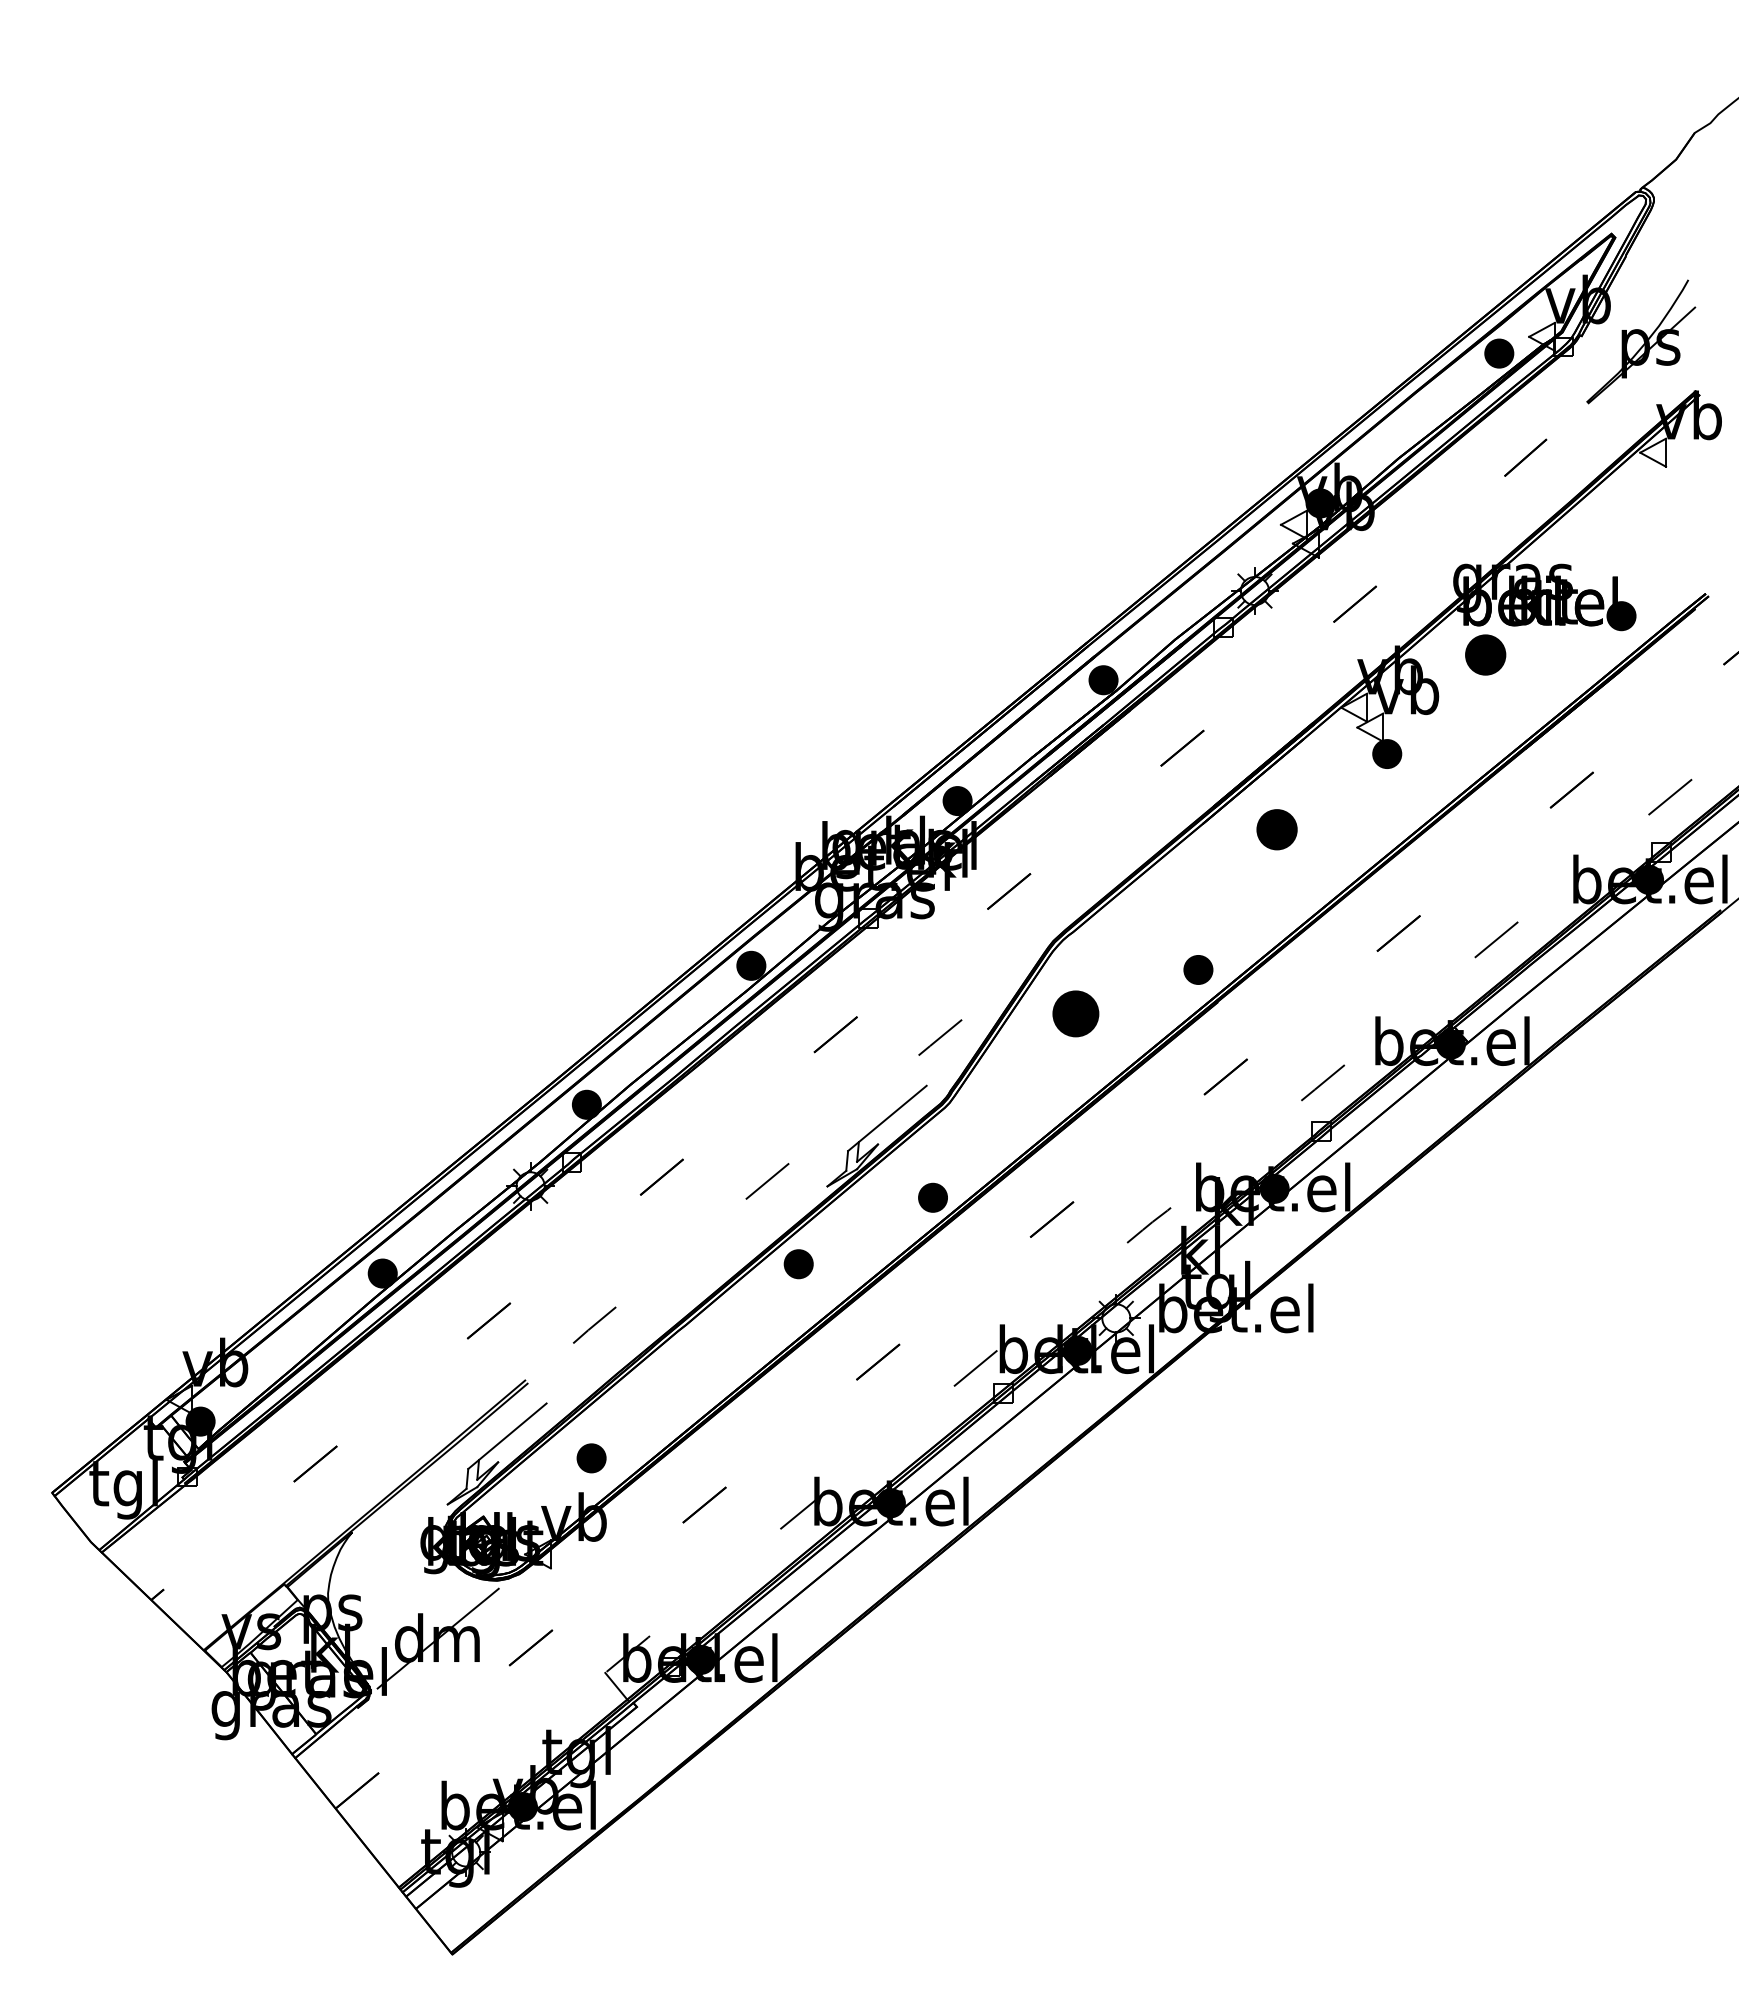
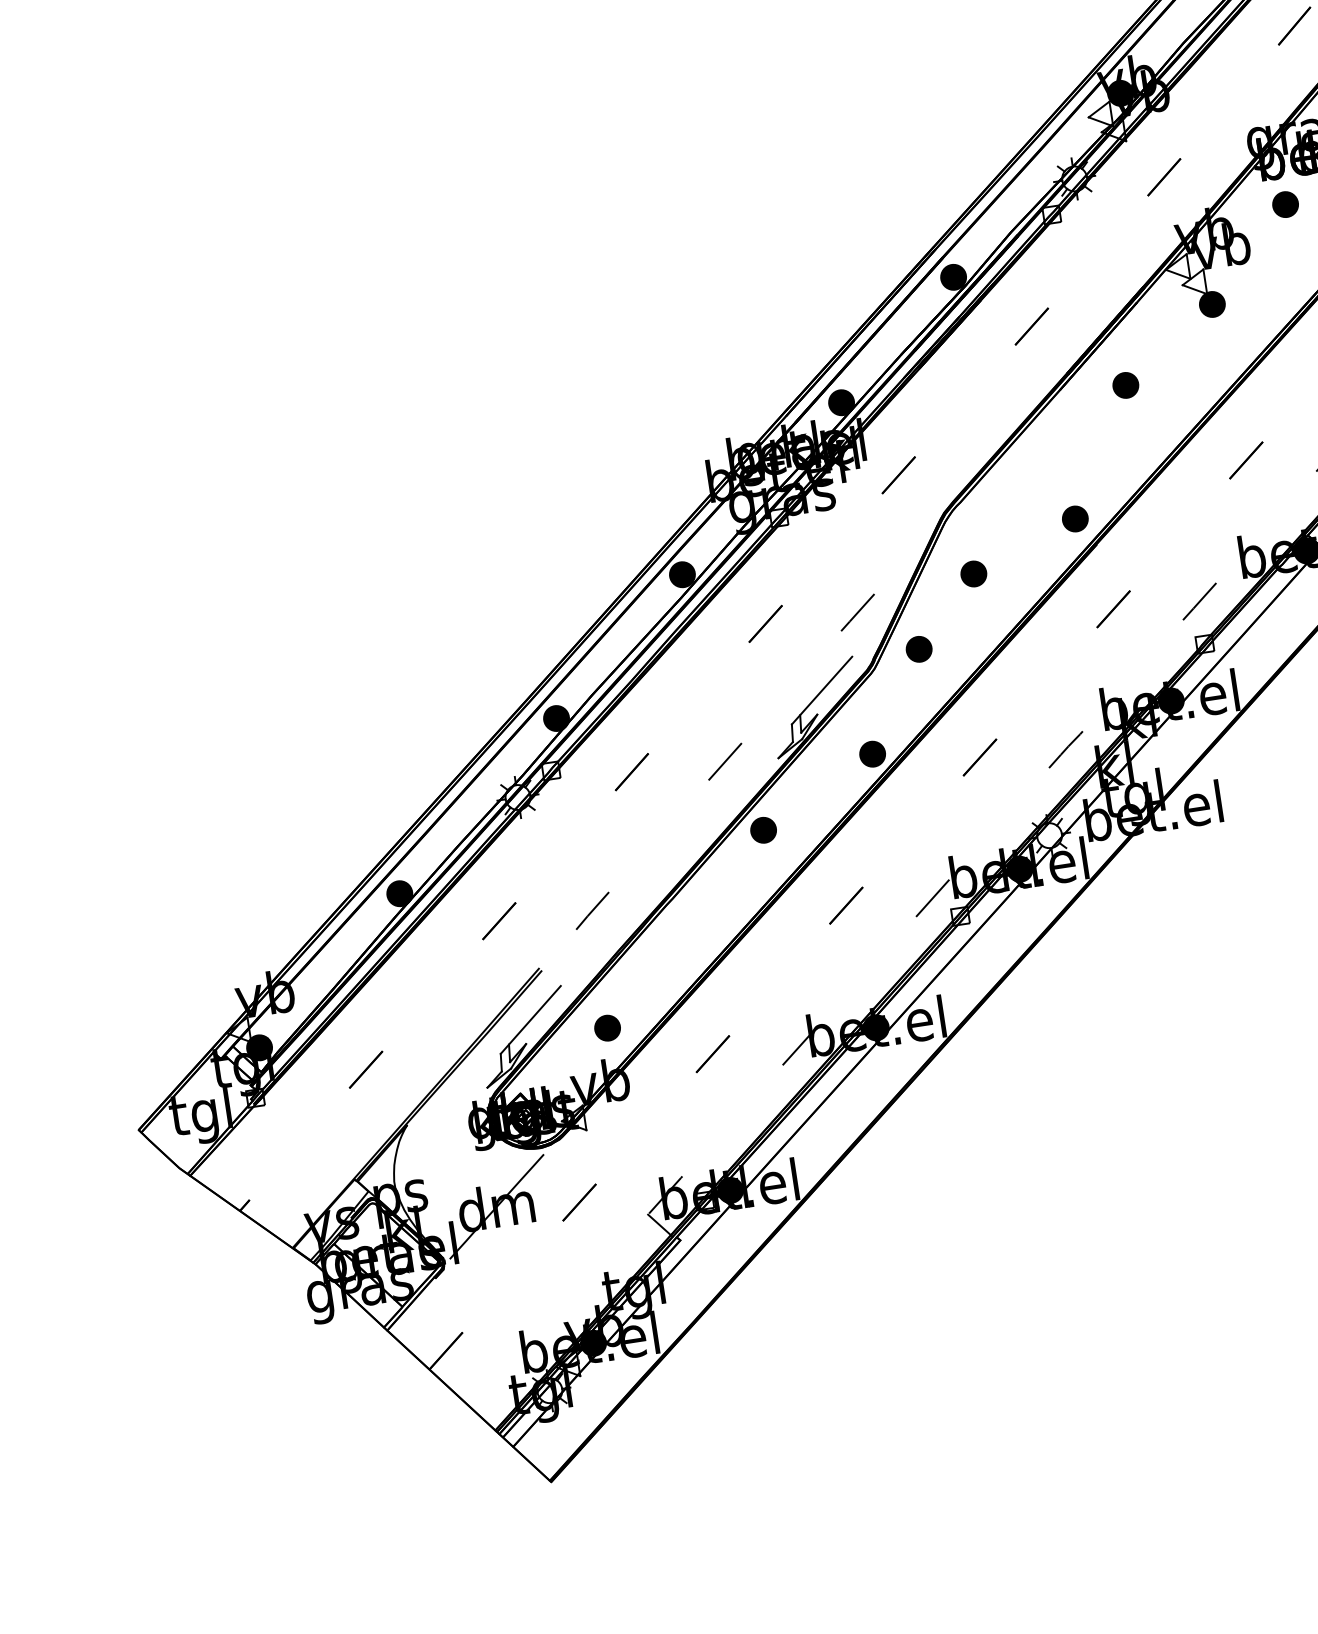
part: (1485, 655) -> (1285, 204), size x0.71
part: (1277, 829) -> (1126, 385), size x0.71
part: (1076, 1014) -> (974, 574), size x0.62
part: (1002, 1088) -> (919, 649), added

